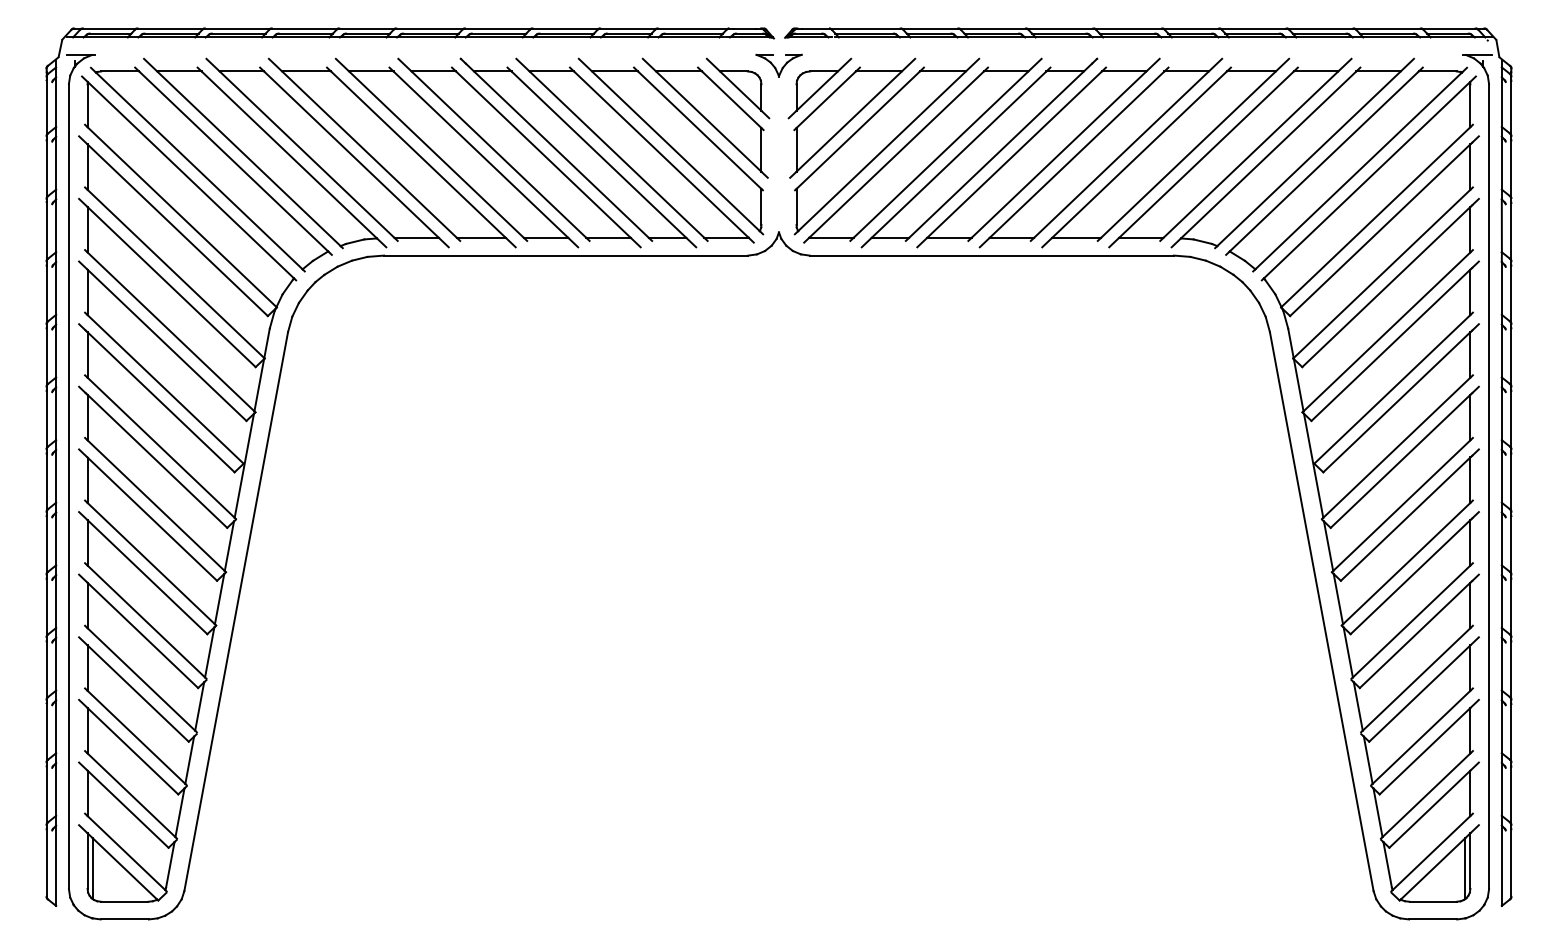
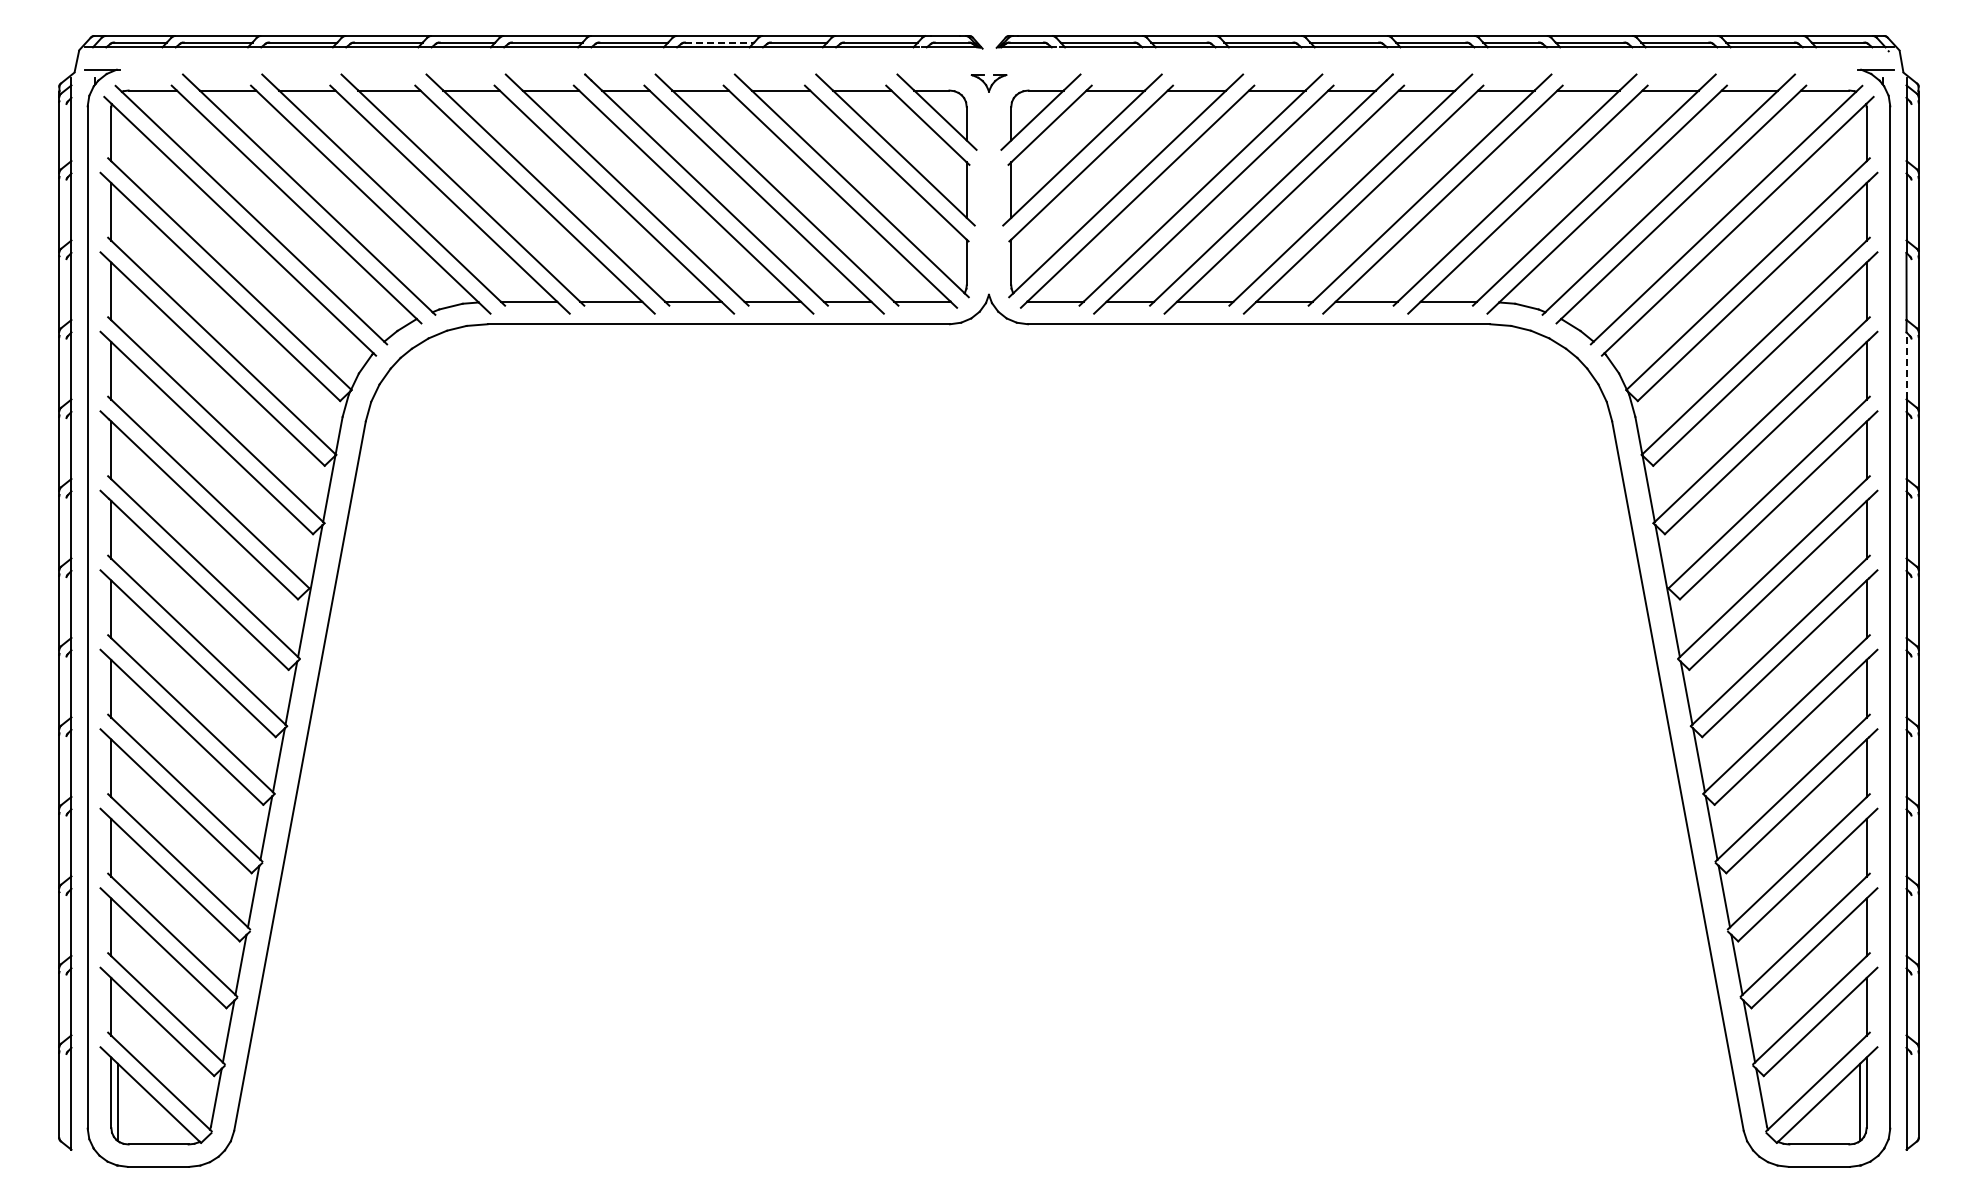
line: (566, 33) -> (719, 42), solid -> dashed
part: (778, 65) -> (988, 83), size x0.6
line: (1501, 288) -> (1906, 365), solid -> dashed

